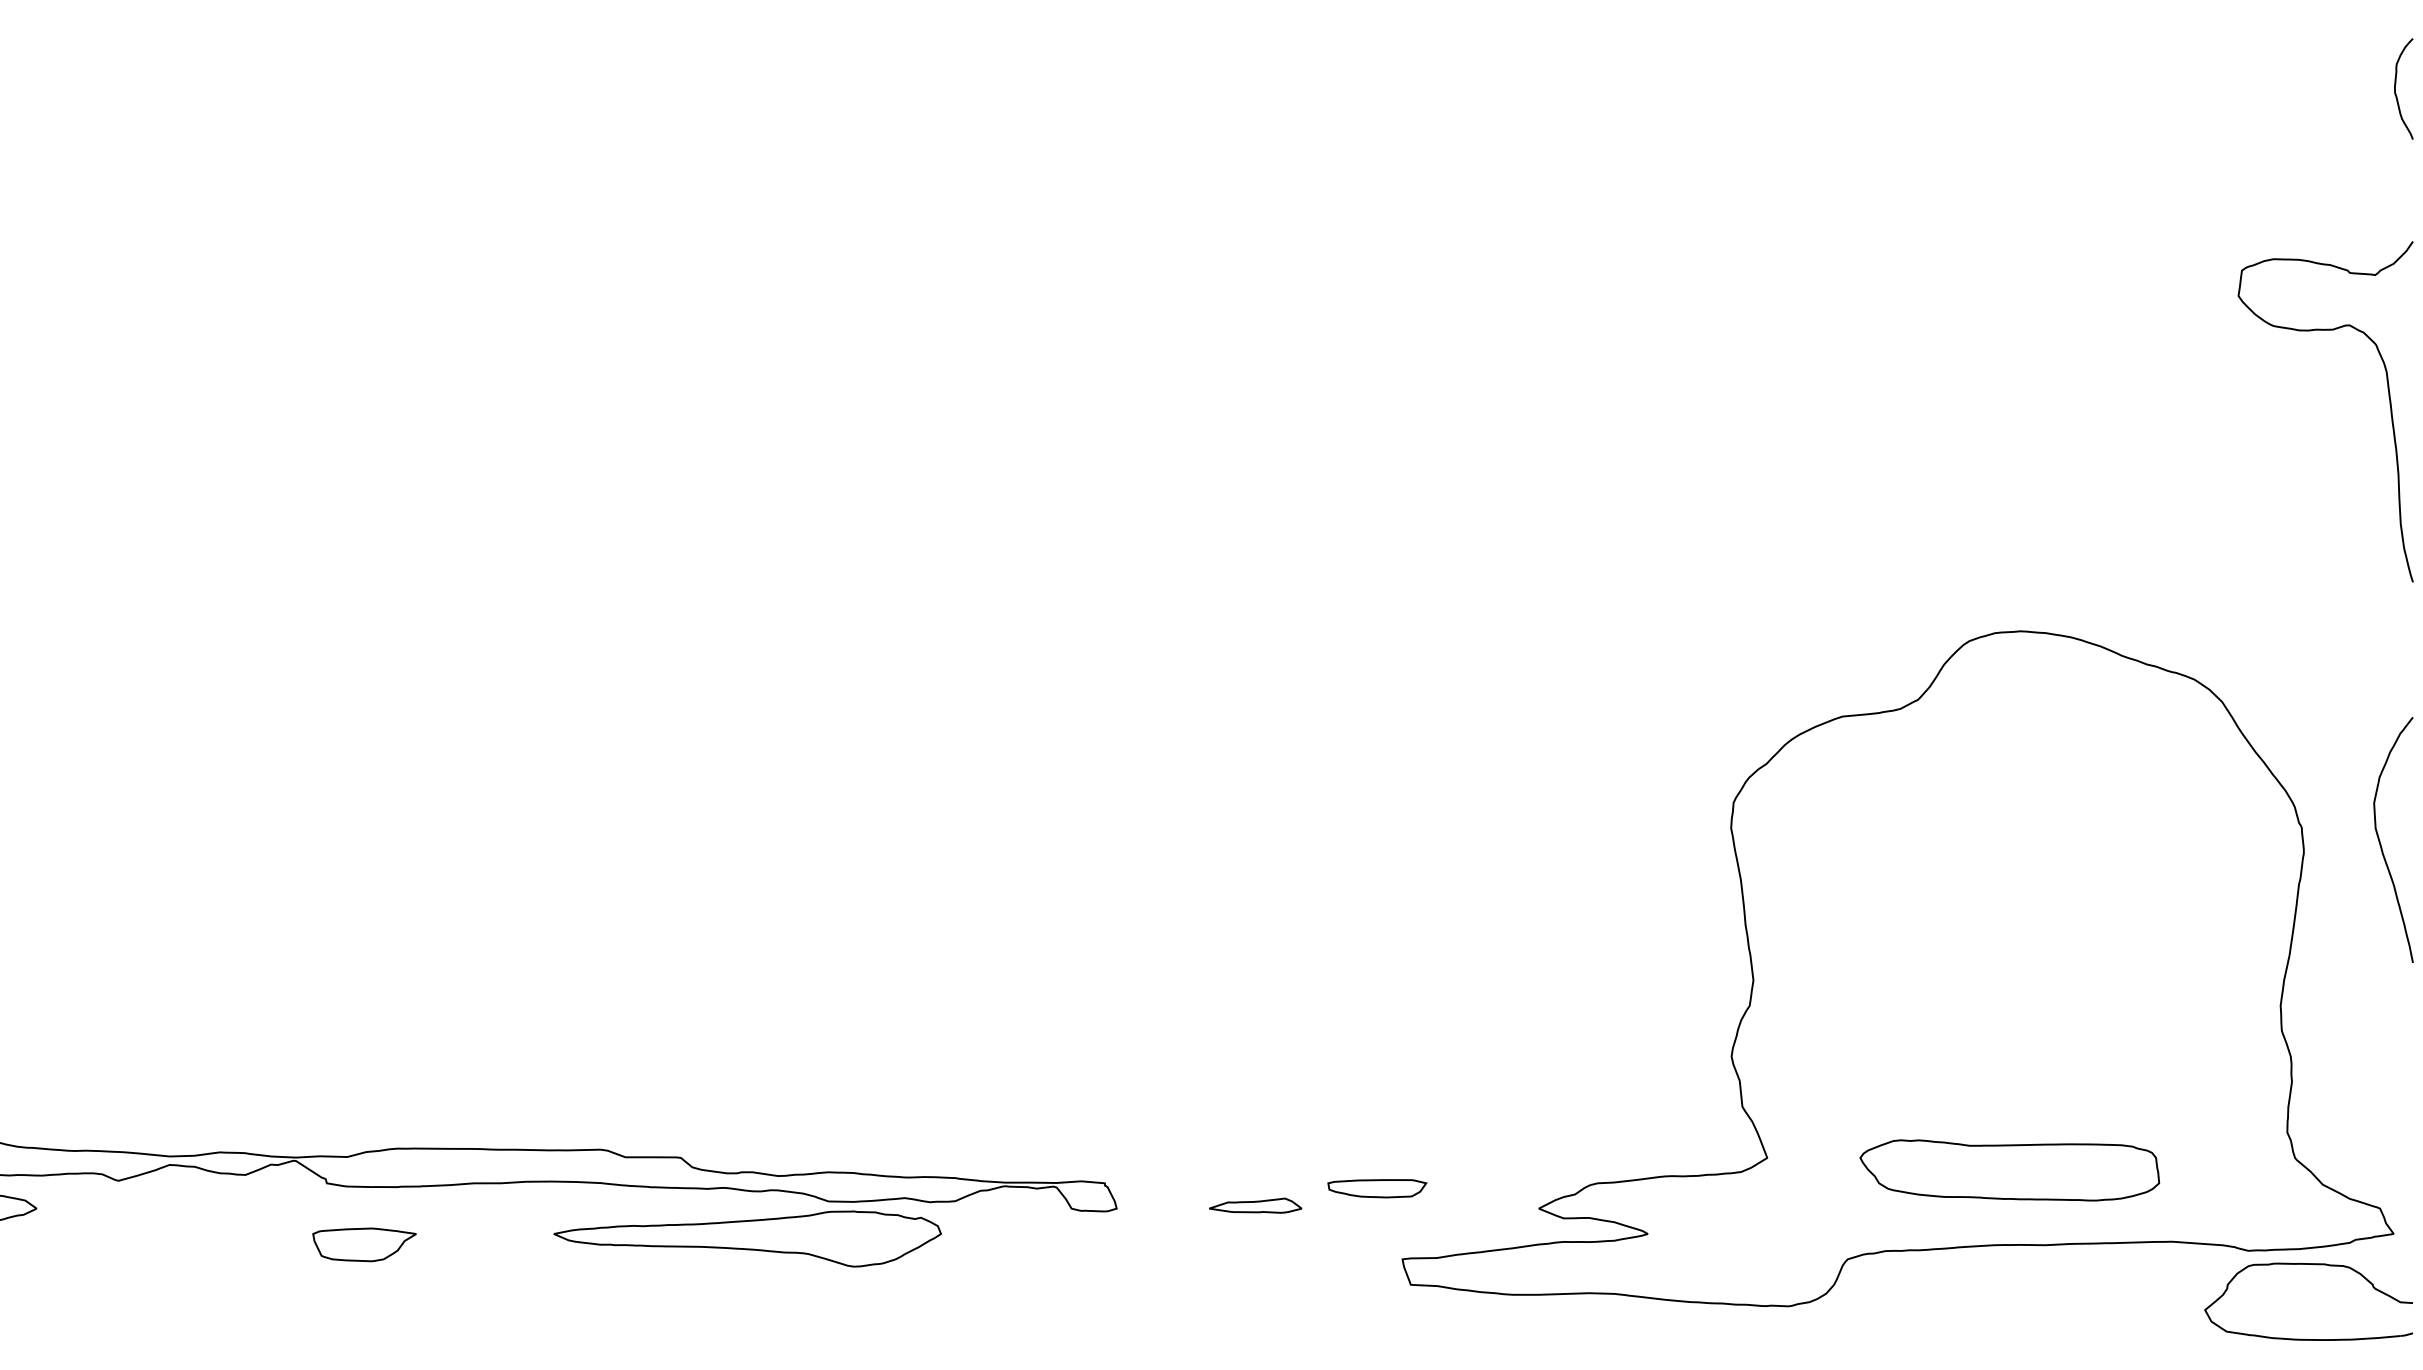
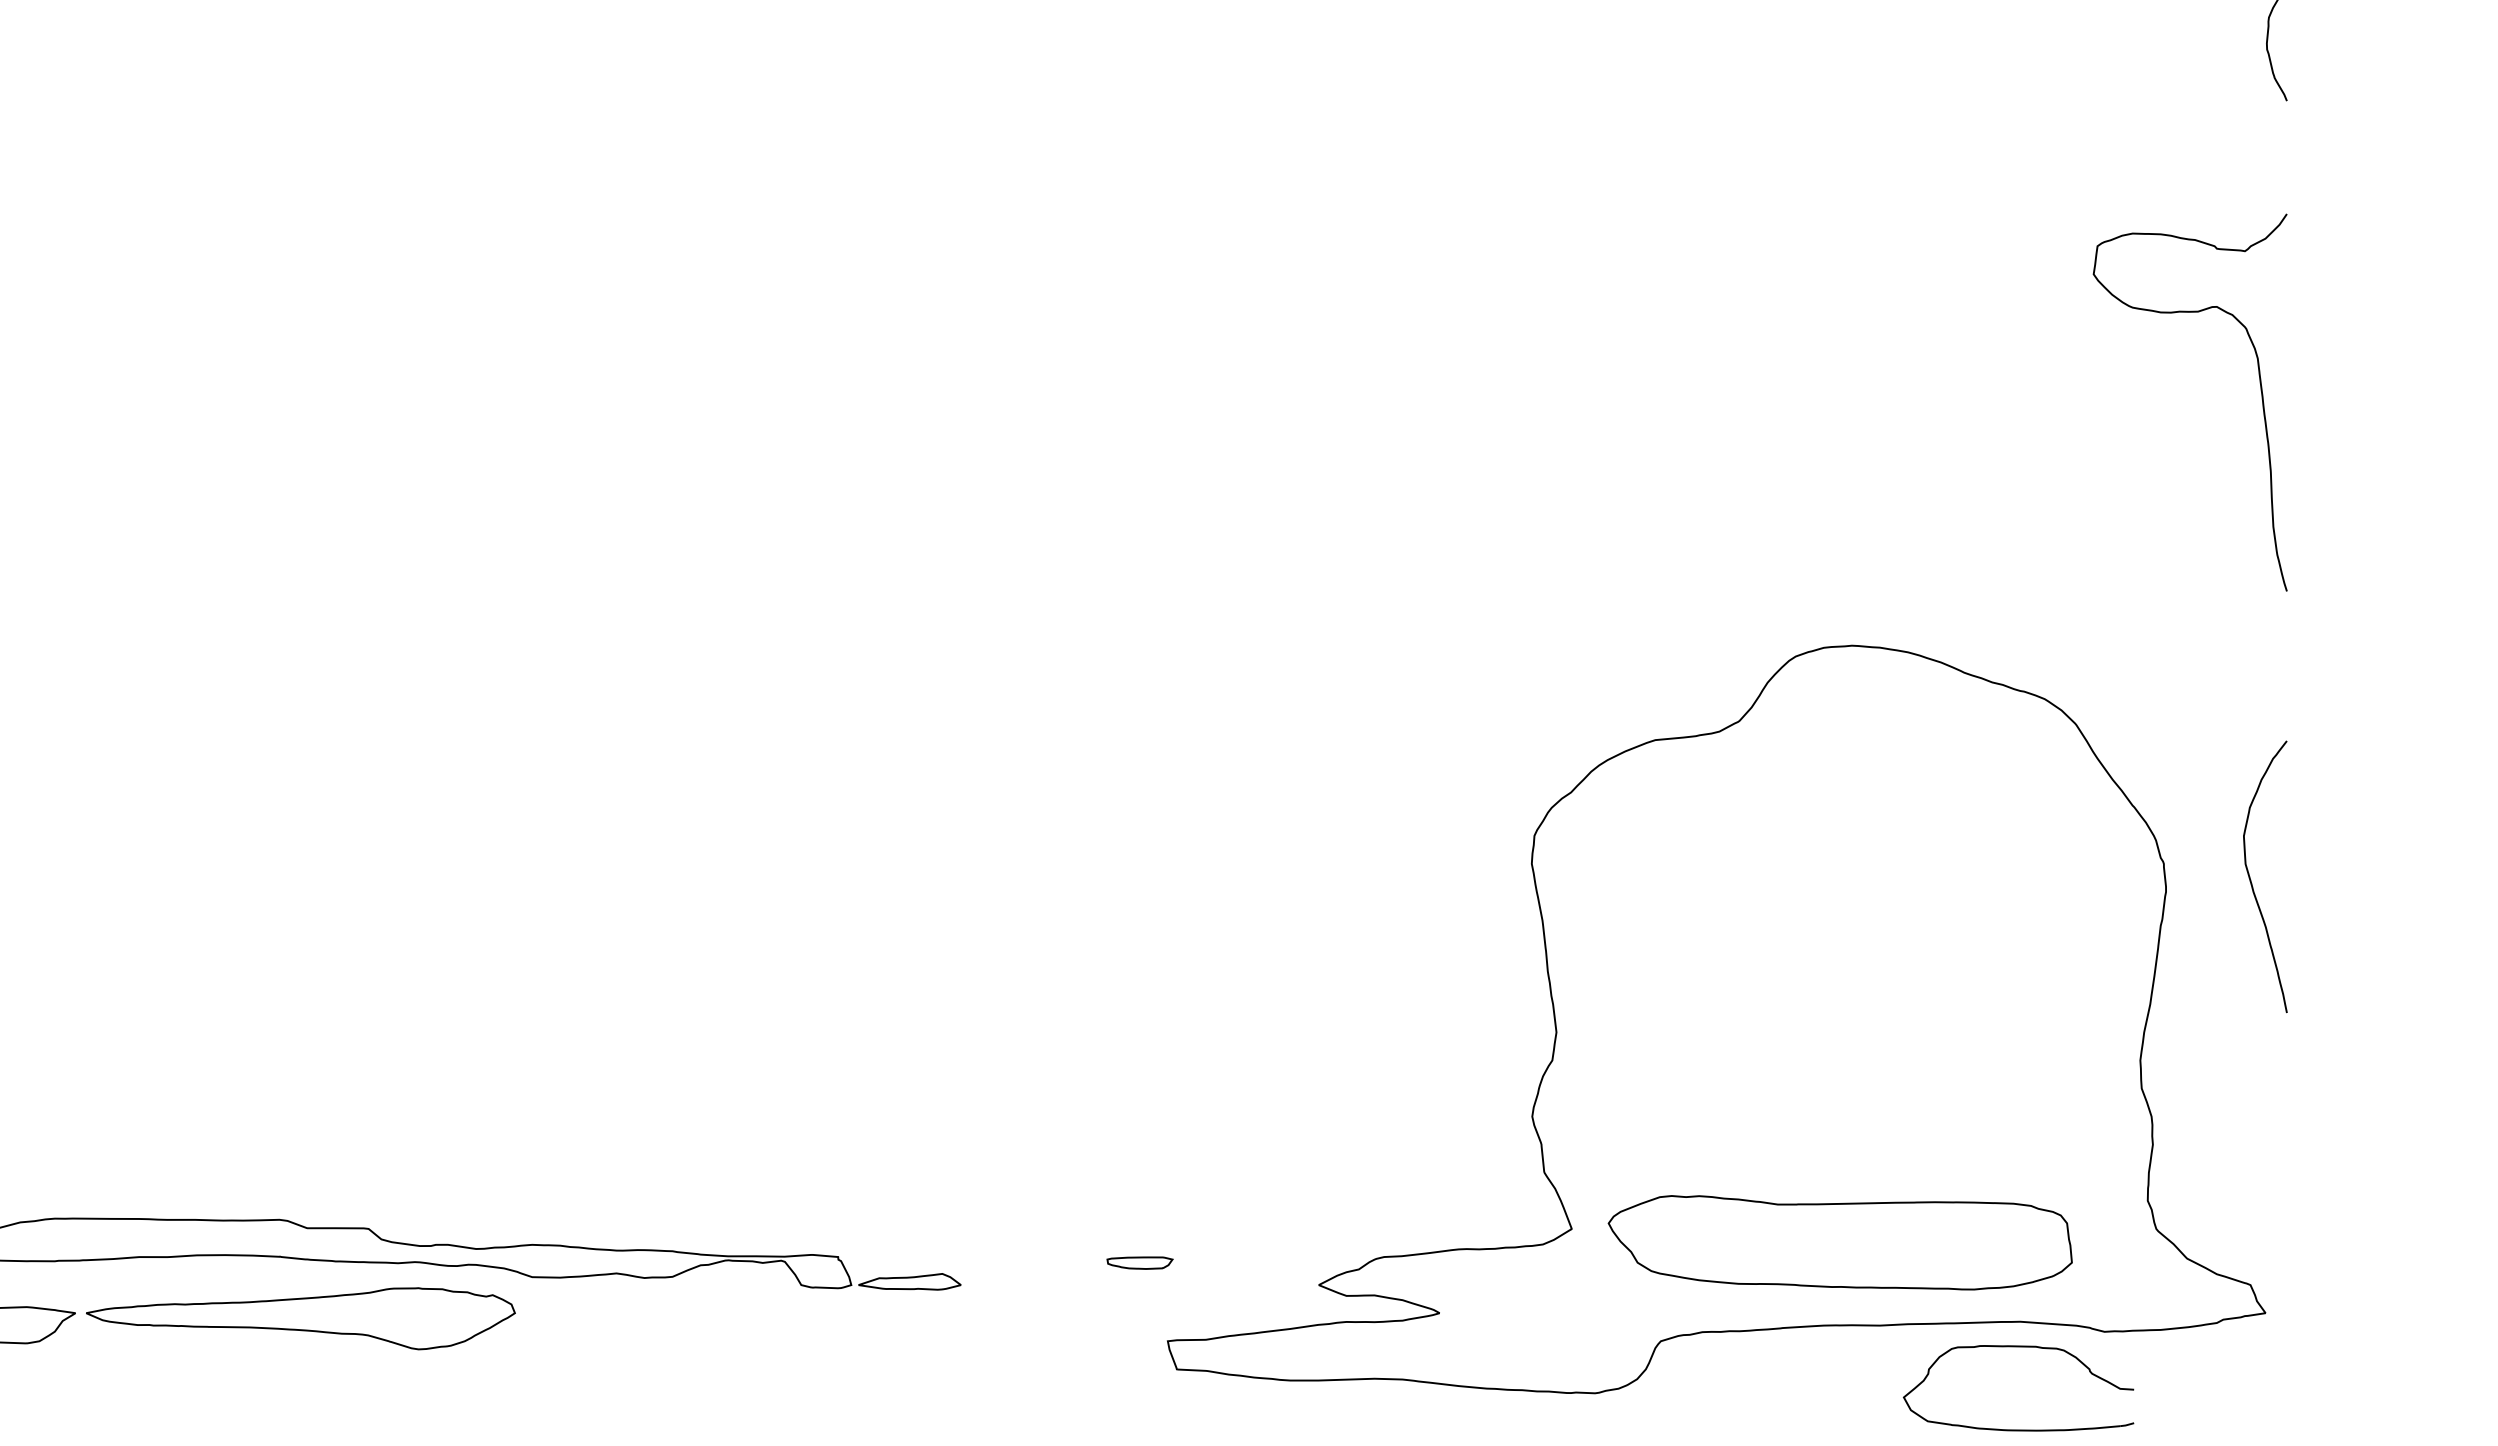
part: (2009, 1170) -> (1840, 1242), size x1.4
part: (1377, 1188) -> (1140, 1262), size x0.6
part: (1255, 1205) -> (909, 1281), moved
part: (747, 1238) -> (300, 1318), moved
part: (2316, 1265) -> (2027, 1348), moved

